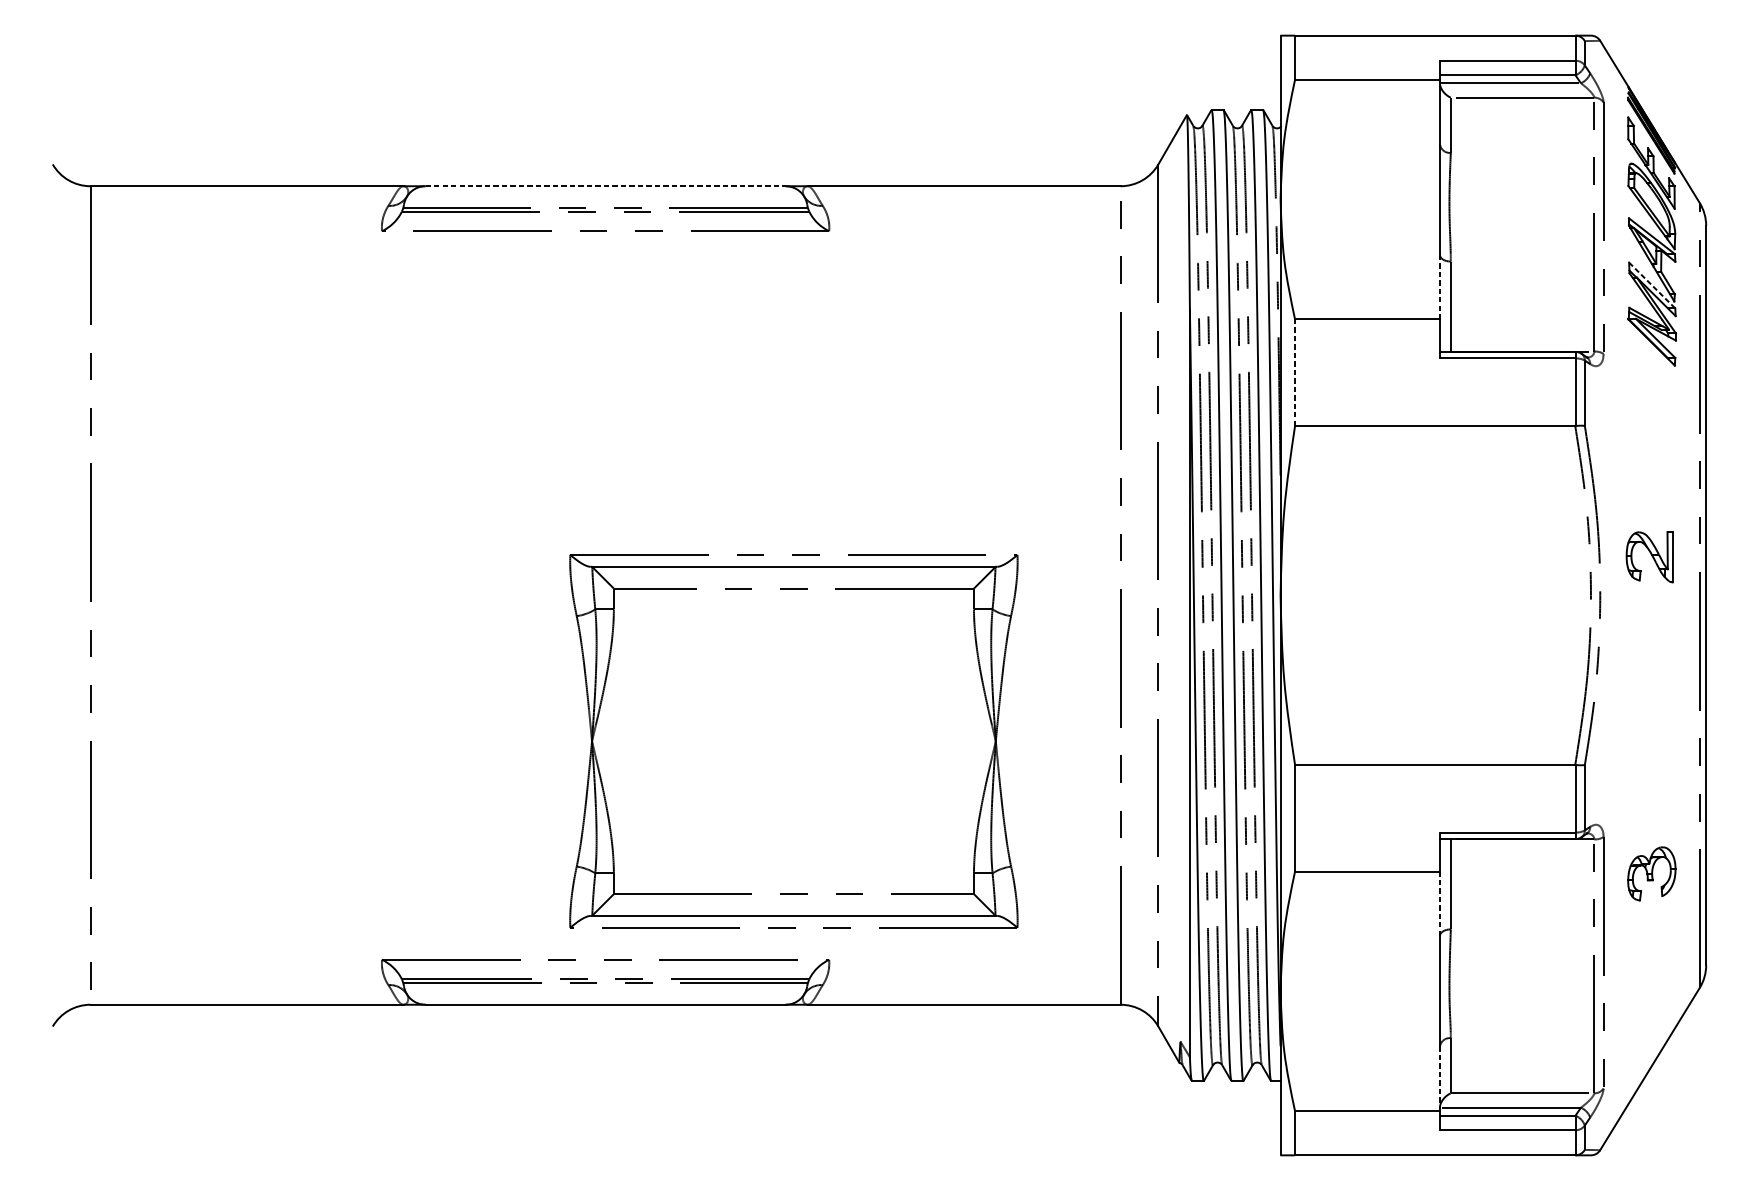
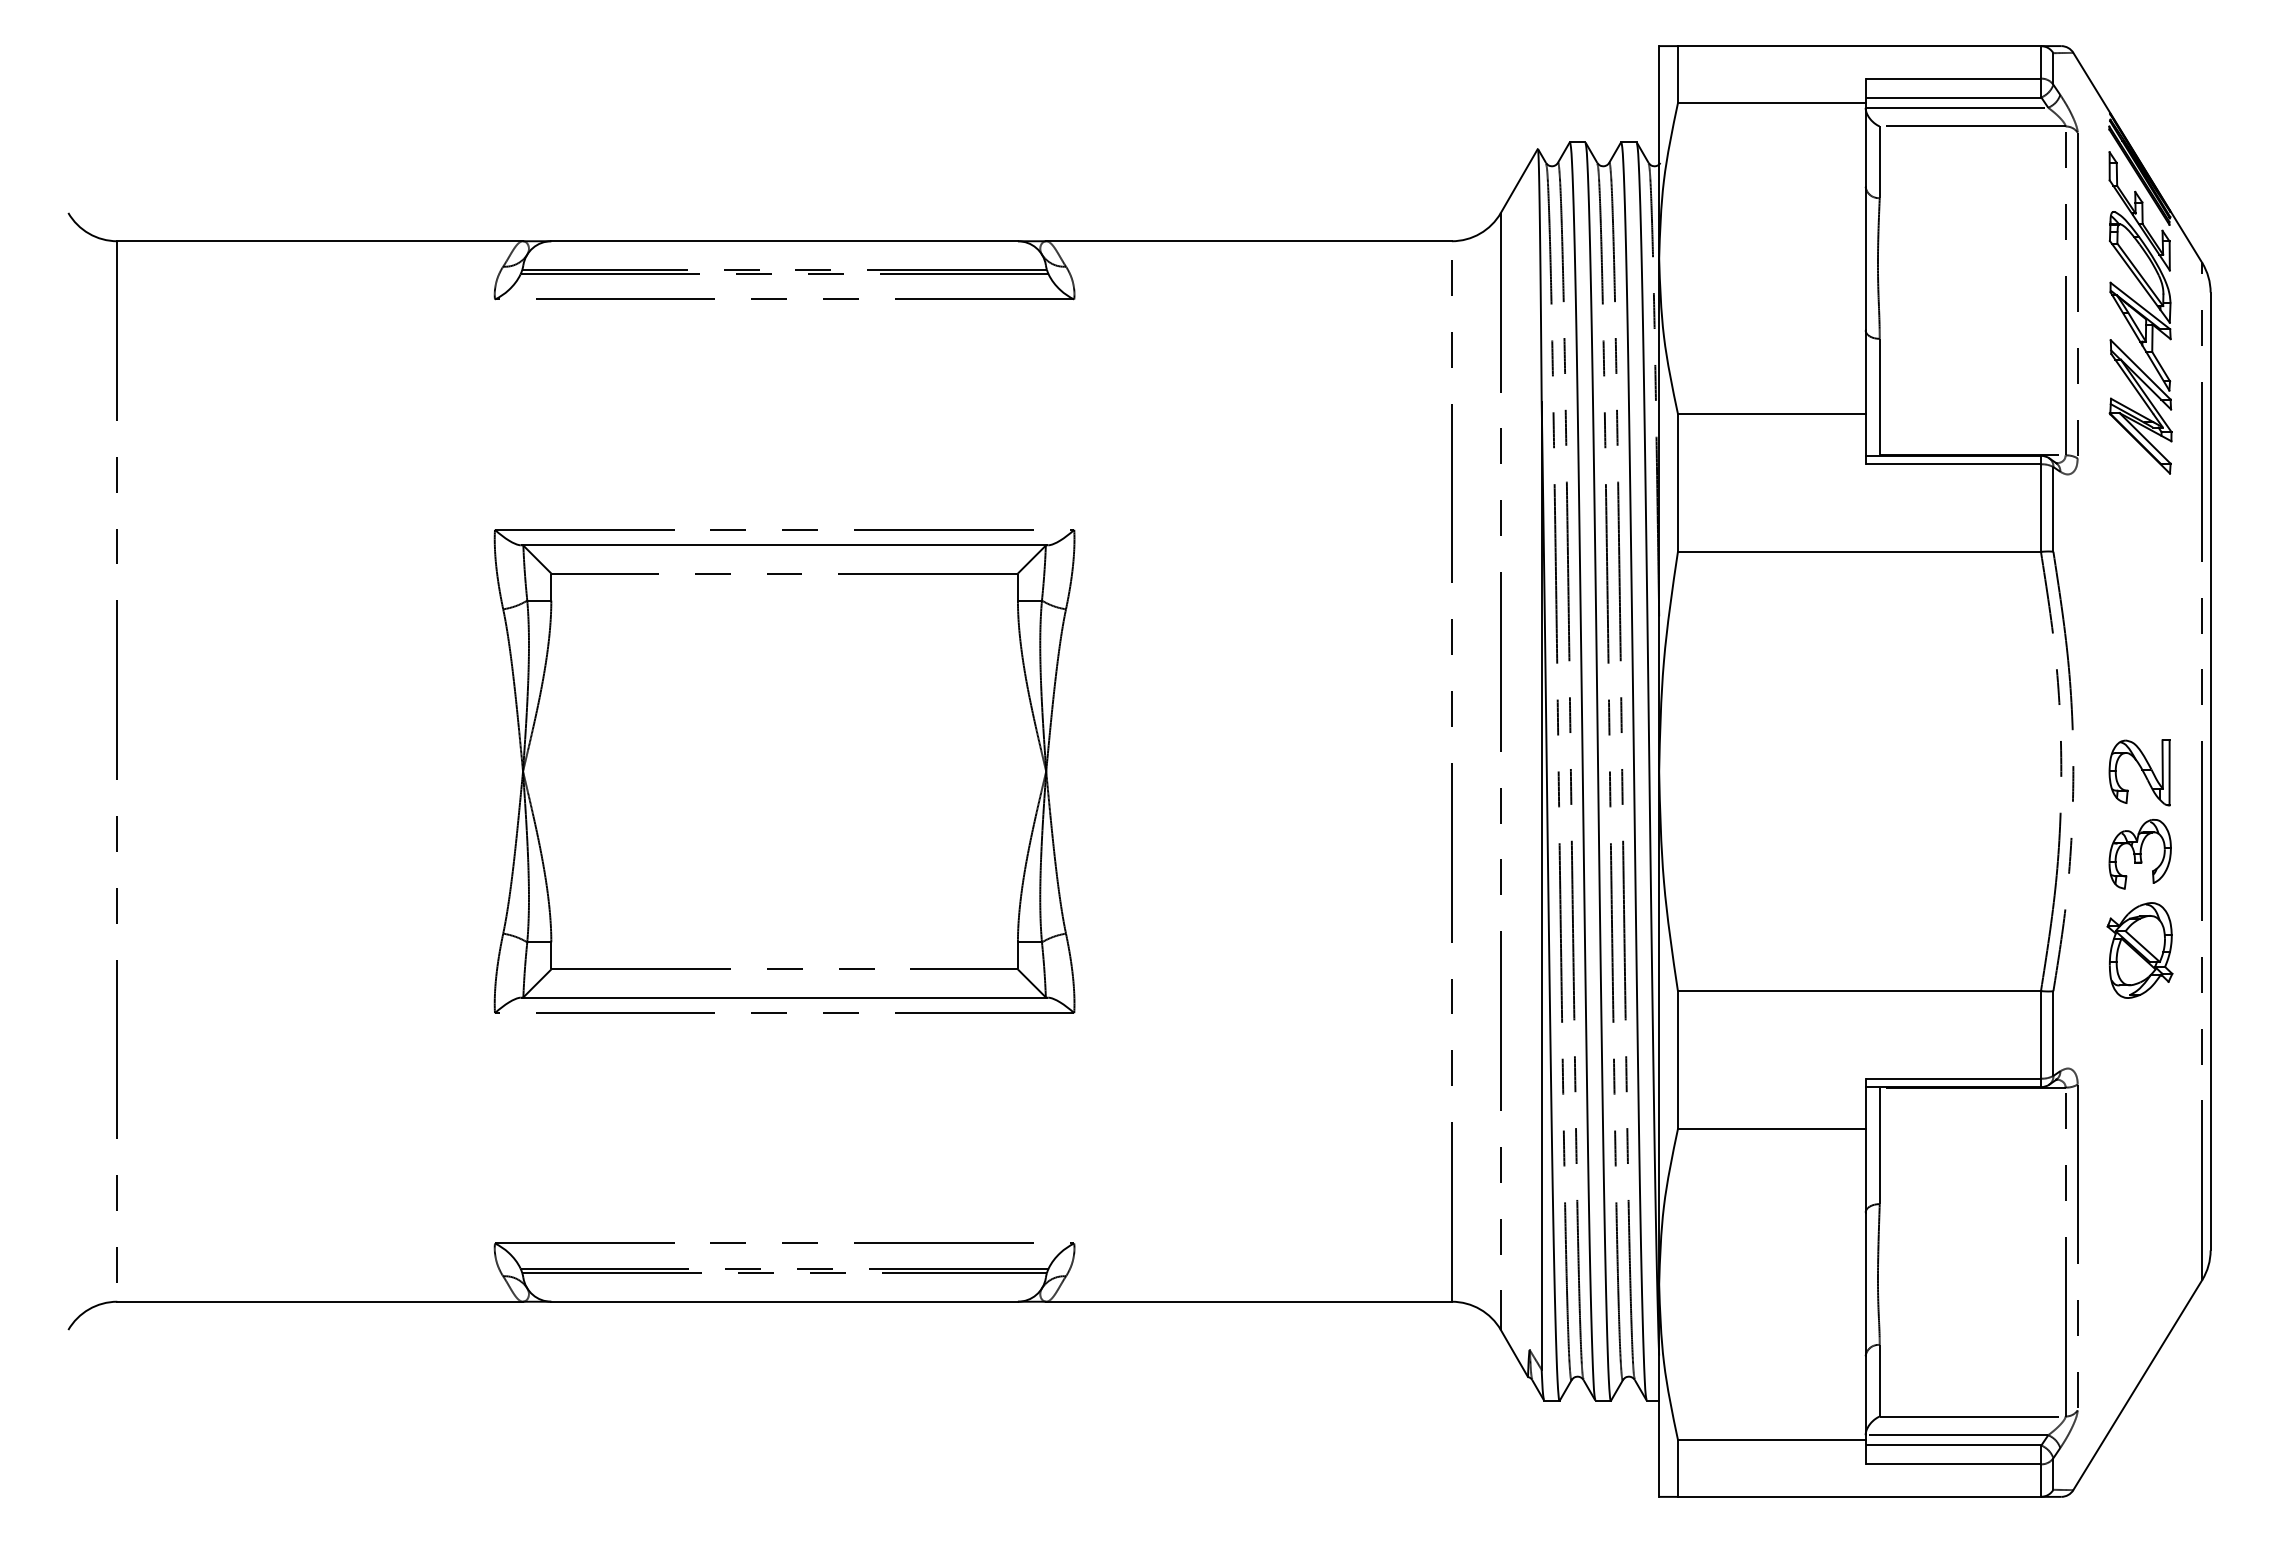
line: (606, 186) -> (785, 241), dashed -> solid
line: (1652, 286) -> (2141, 370), dashed -> solid
line: (1439, 287) -> (1865, 372), dashed -> solid
line: (1294, 372) -> (1677, 482), dashed -> solid
part: (1649, 556) -> (2139, 772), moved
part: (1651, 733) -> (2139, 950), added
part: (793, 741) -> (784, 771), moved
part: (1651, 874) -> (2139, 854), moved
line: (1439, 903) -> (1865, 1170), dashed -> solid
line: (1439, 1078) -> (1865, 1397), dashed -> solid

